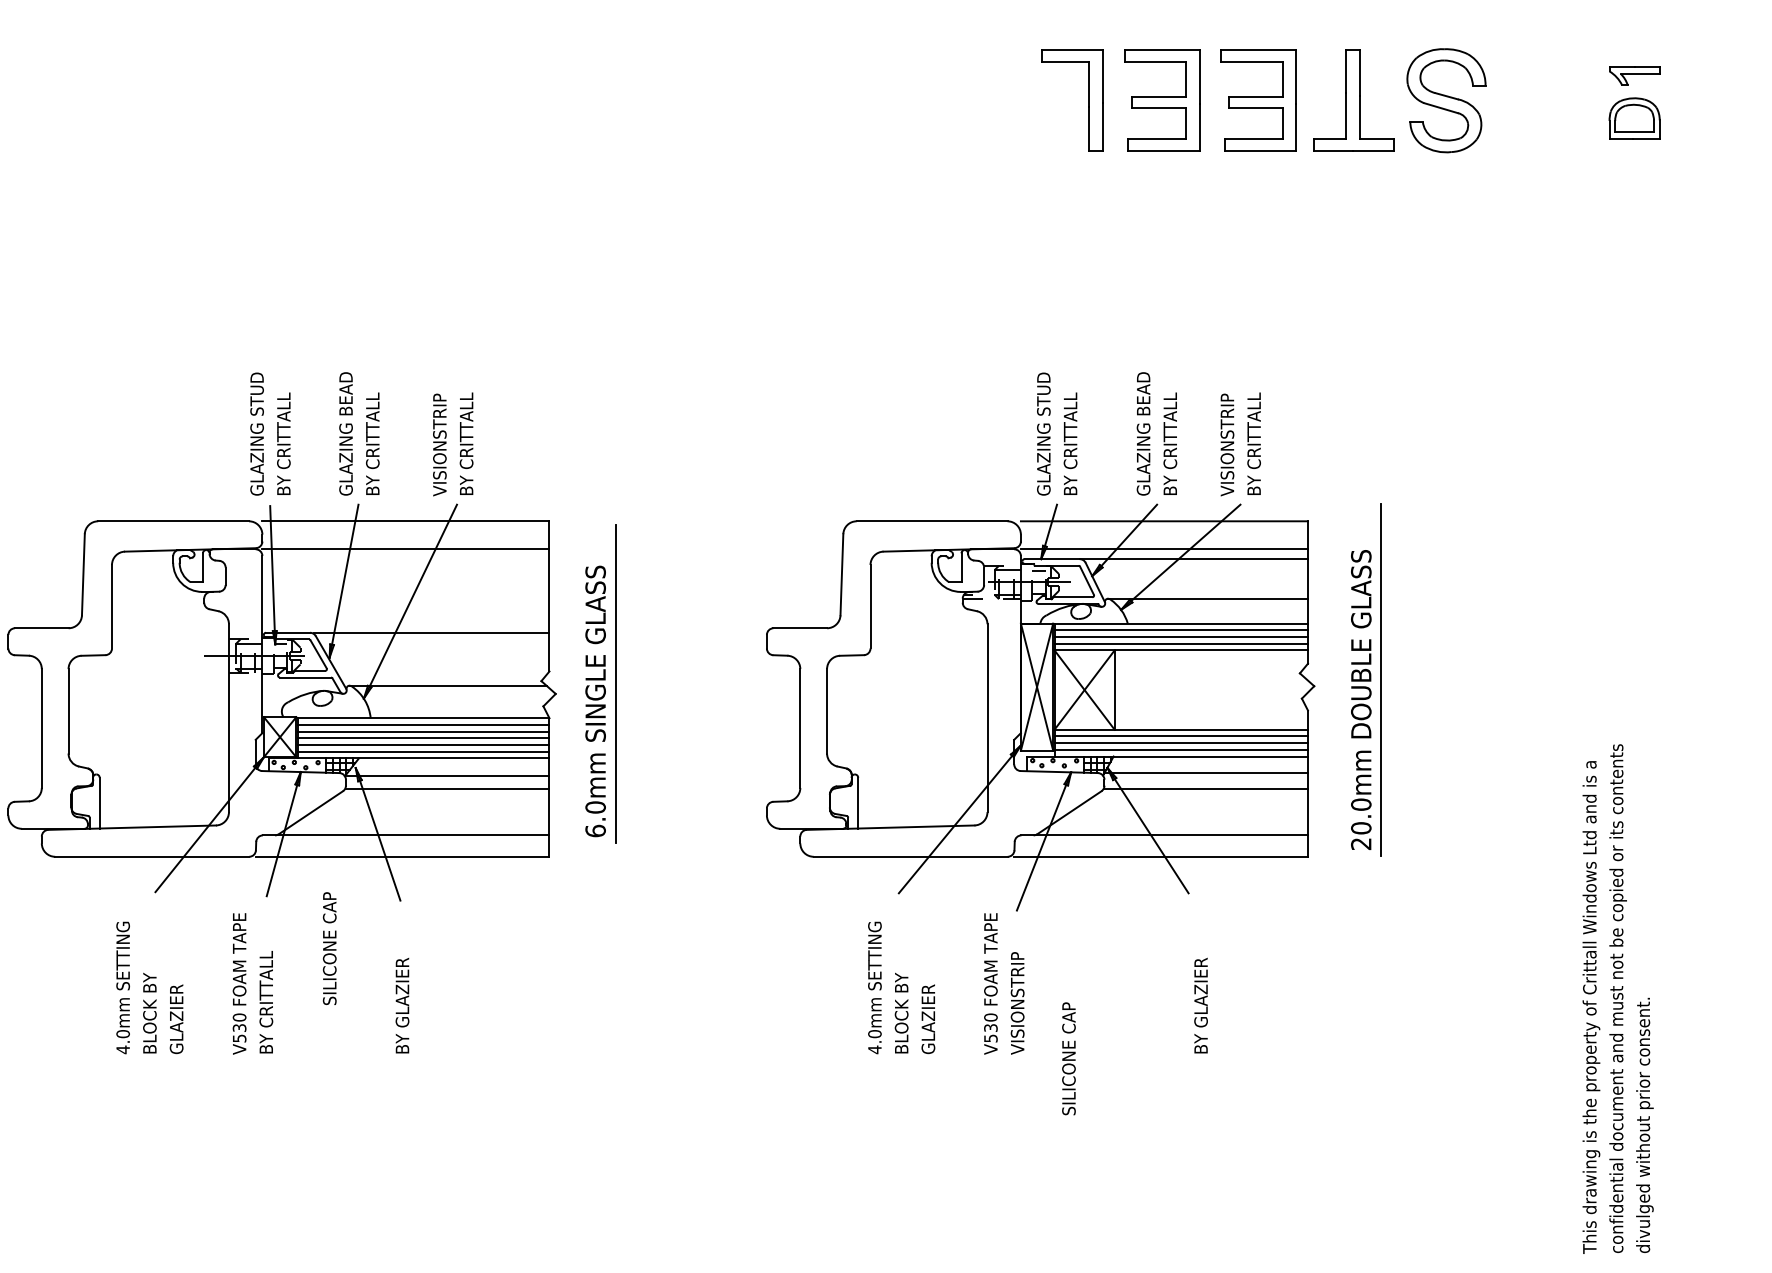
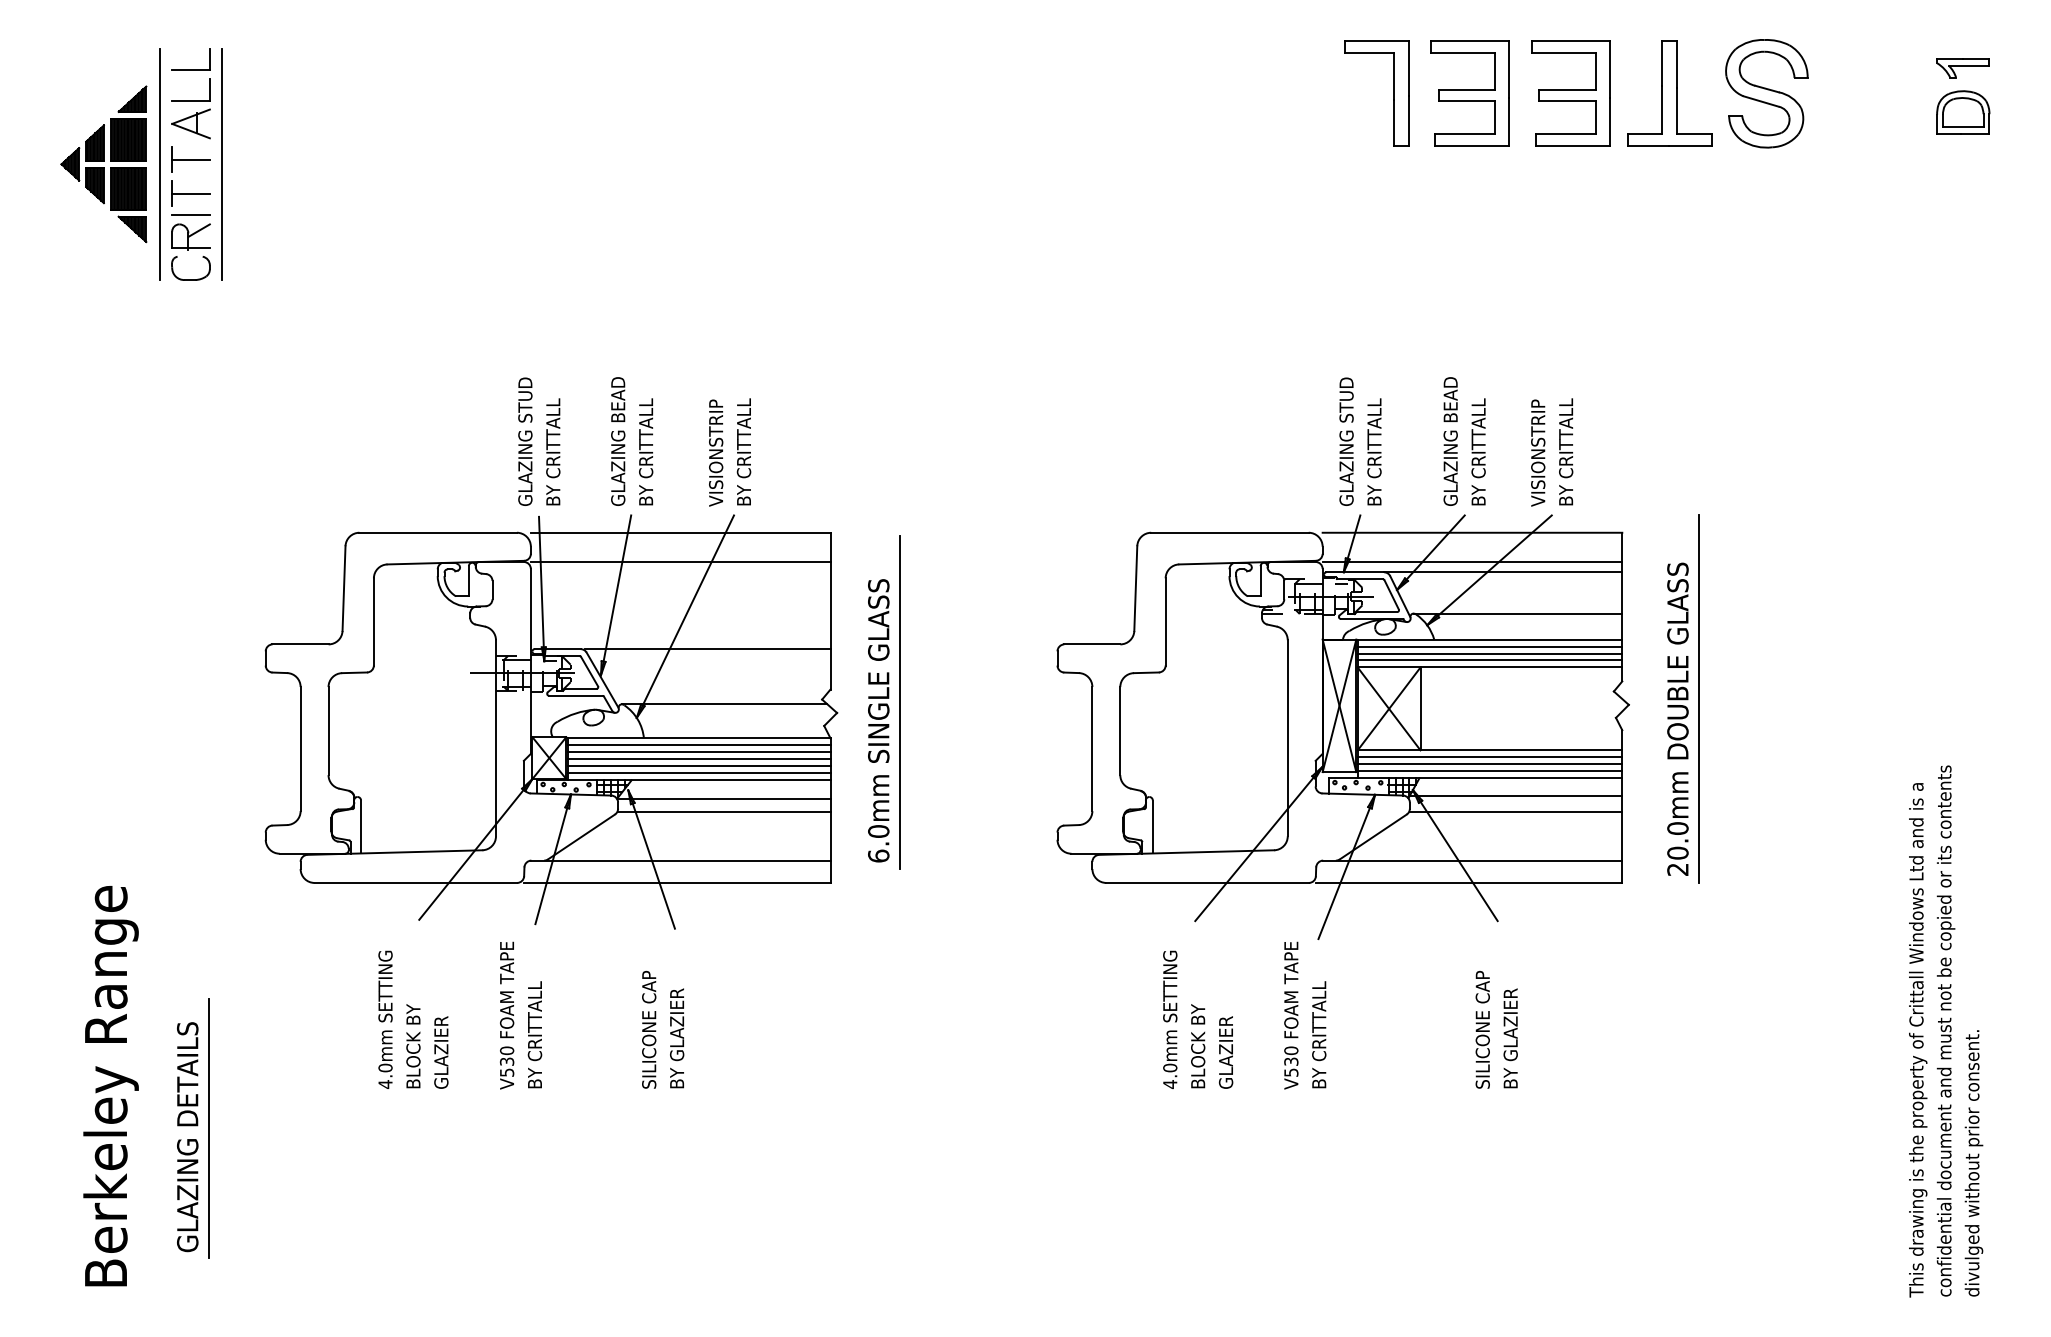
text: (330, 948) -> (649, 1029), moved
text: (1017, 1002) -> (1319, 1035), VISIONSTRIP -> BY CRITTALL
text: (1068, 1058) -> (1482, 1029), moved

